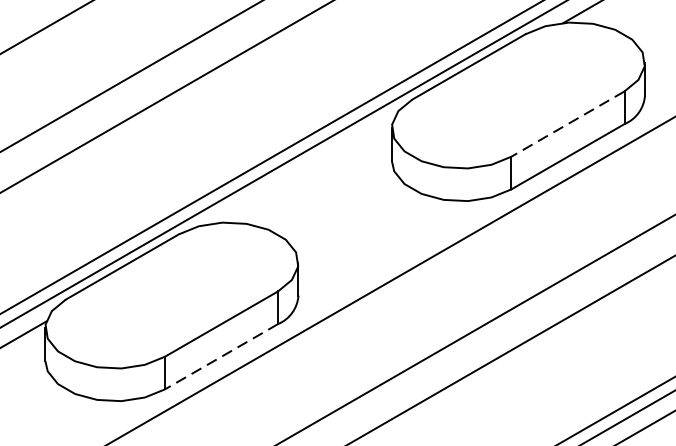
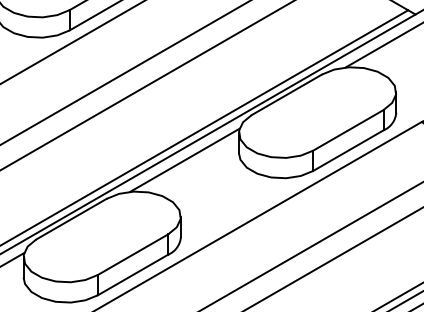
line: (568, 124) -> (348, 130), dashed -> solid
line: (304, 170) -> (184, 159), added
line: (222, 357) -> (133, 275), dashed -> solid

